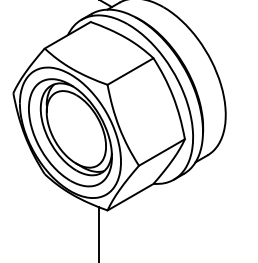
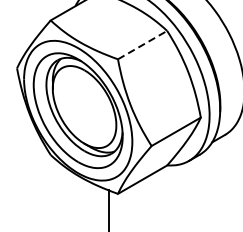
line: (130, 71) -> (142, 45), solid -> dashed

